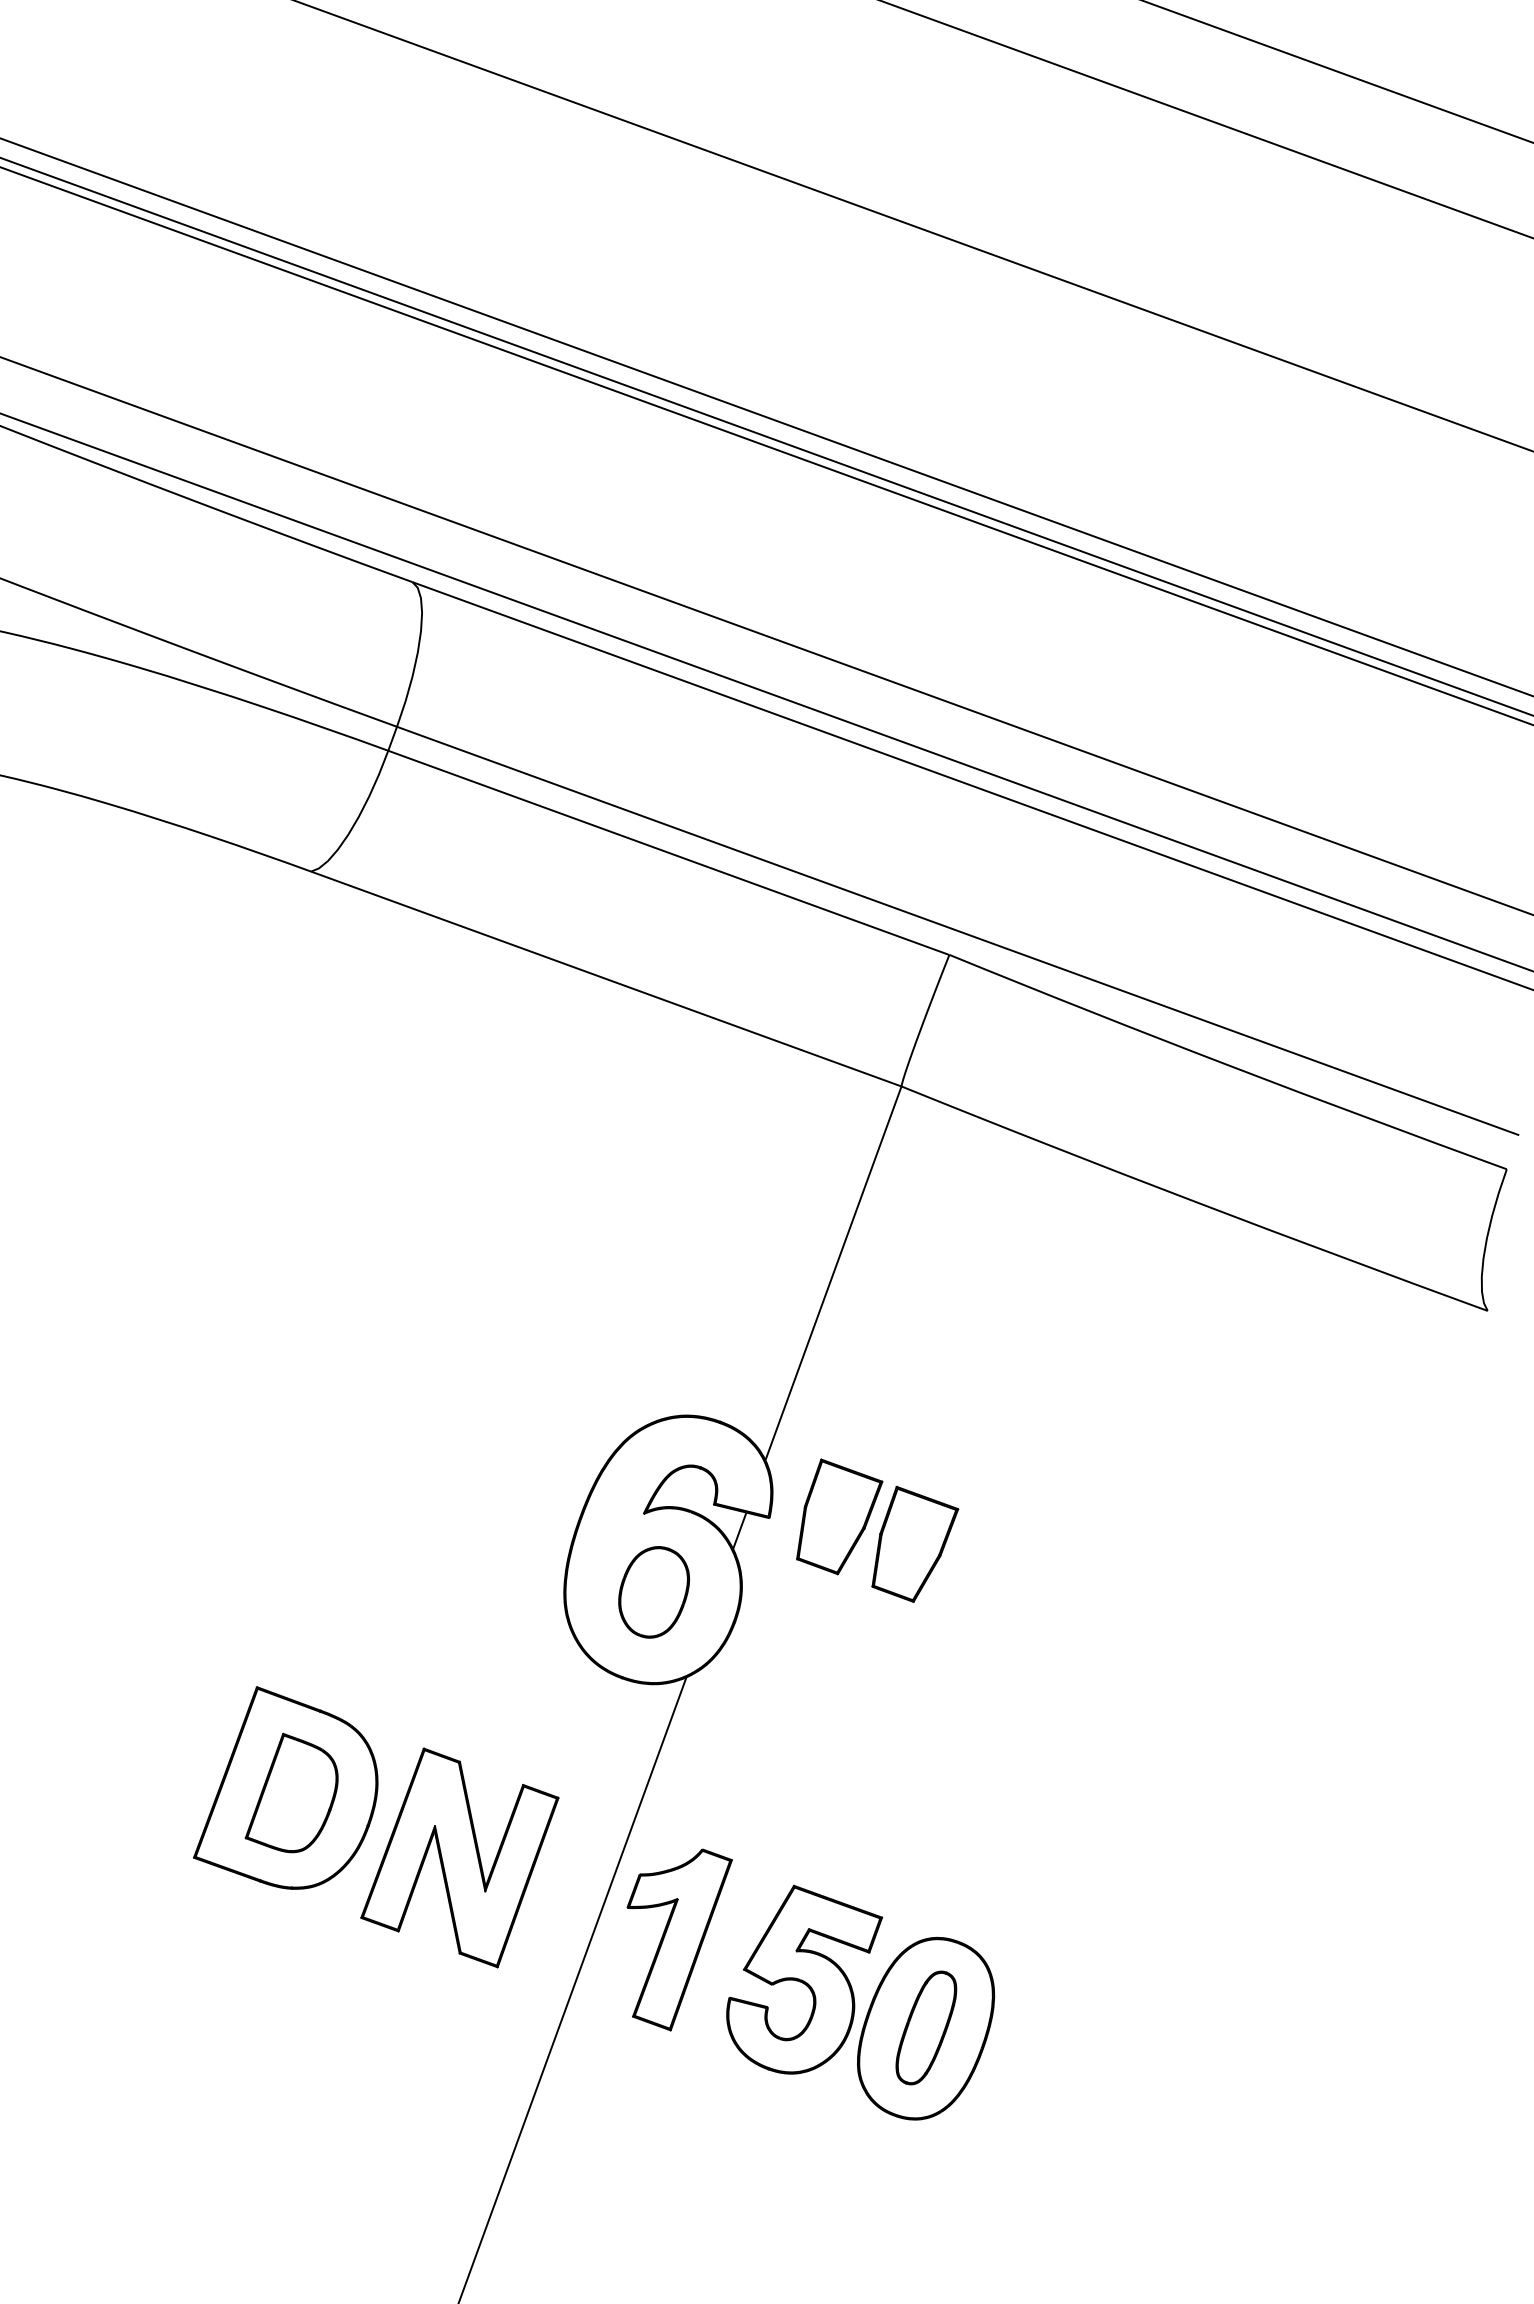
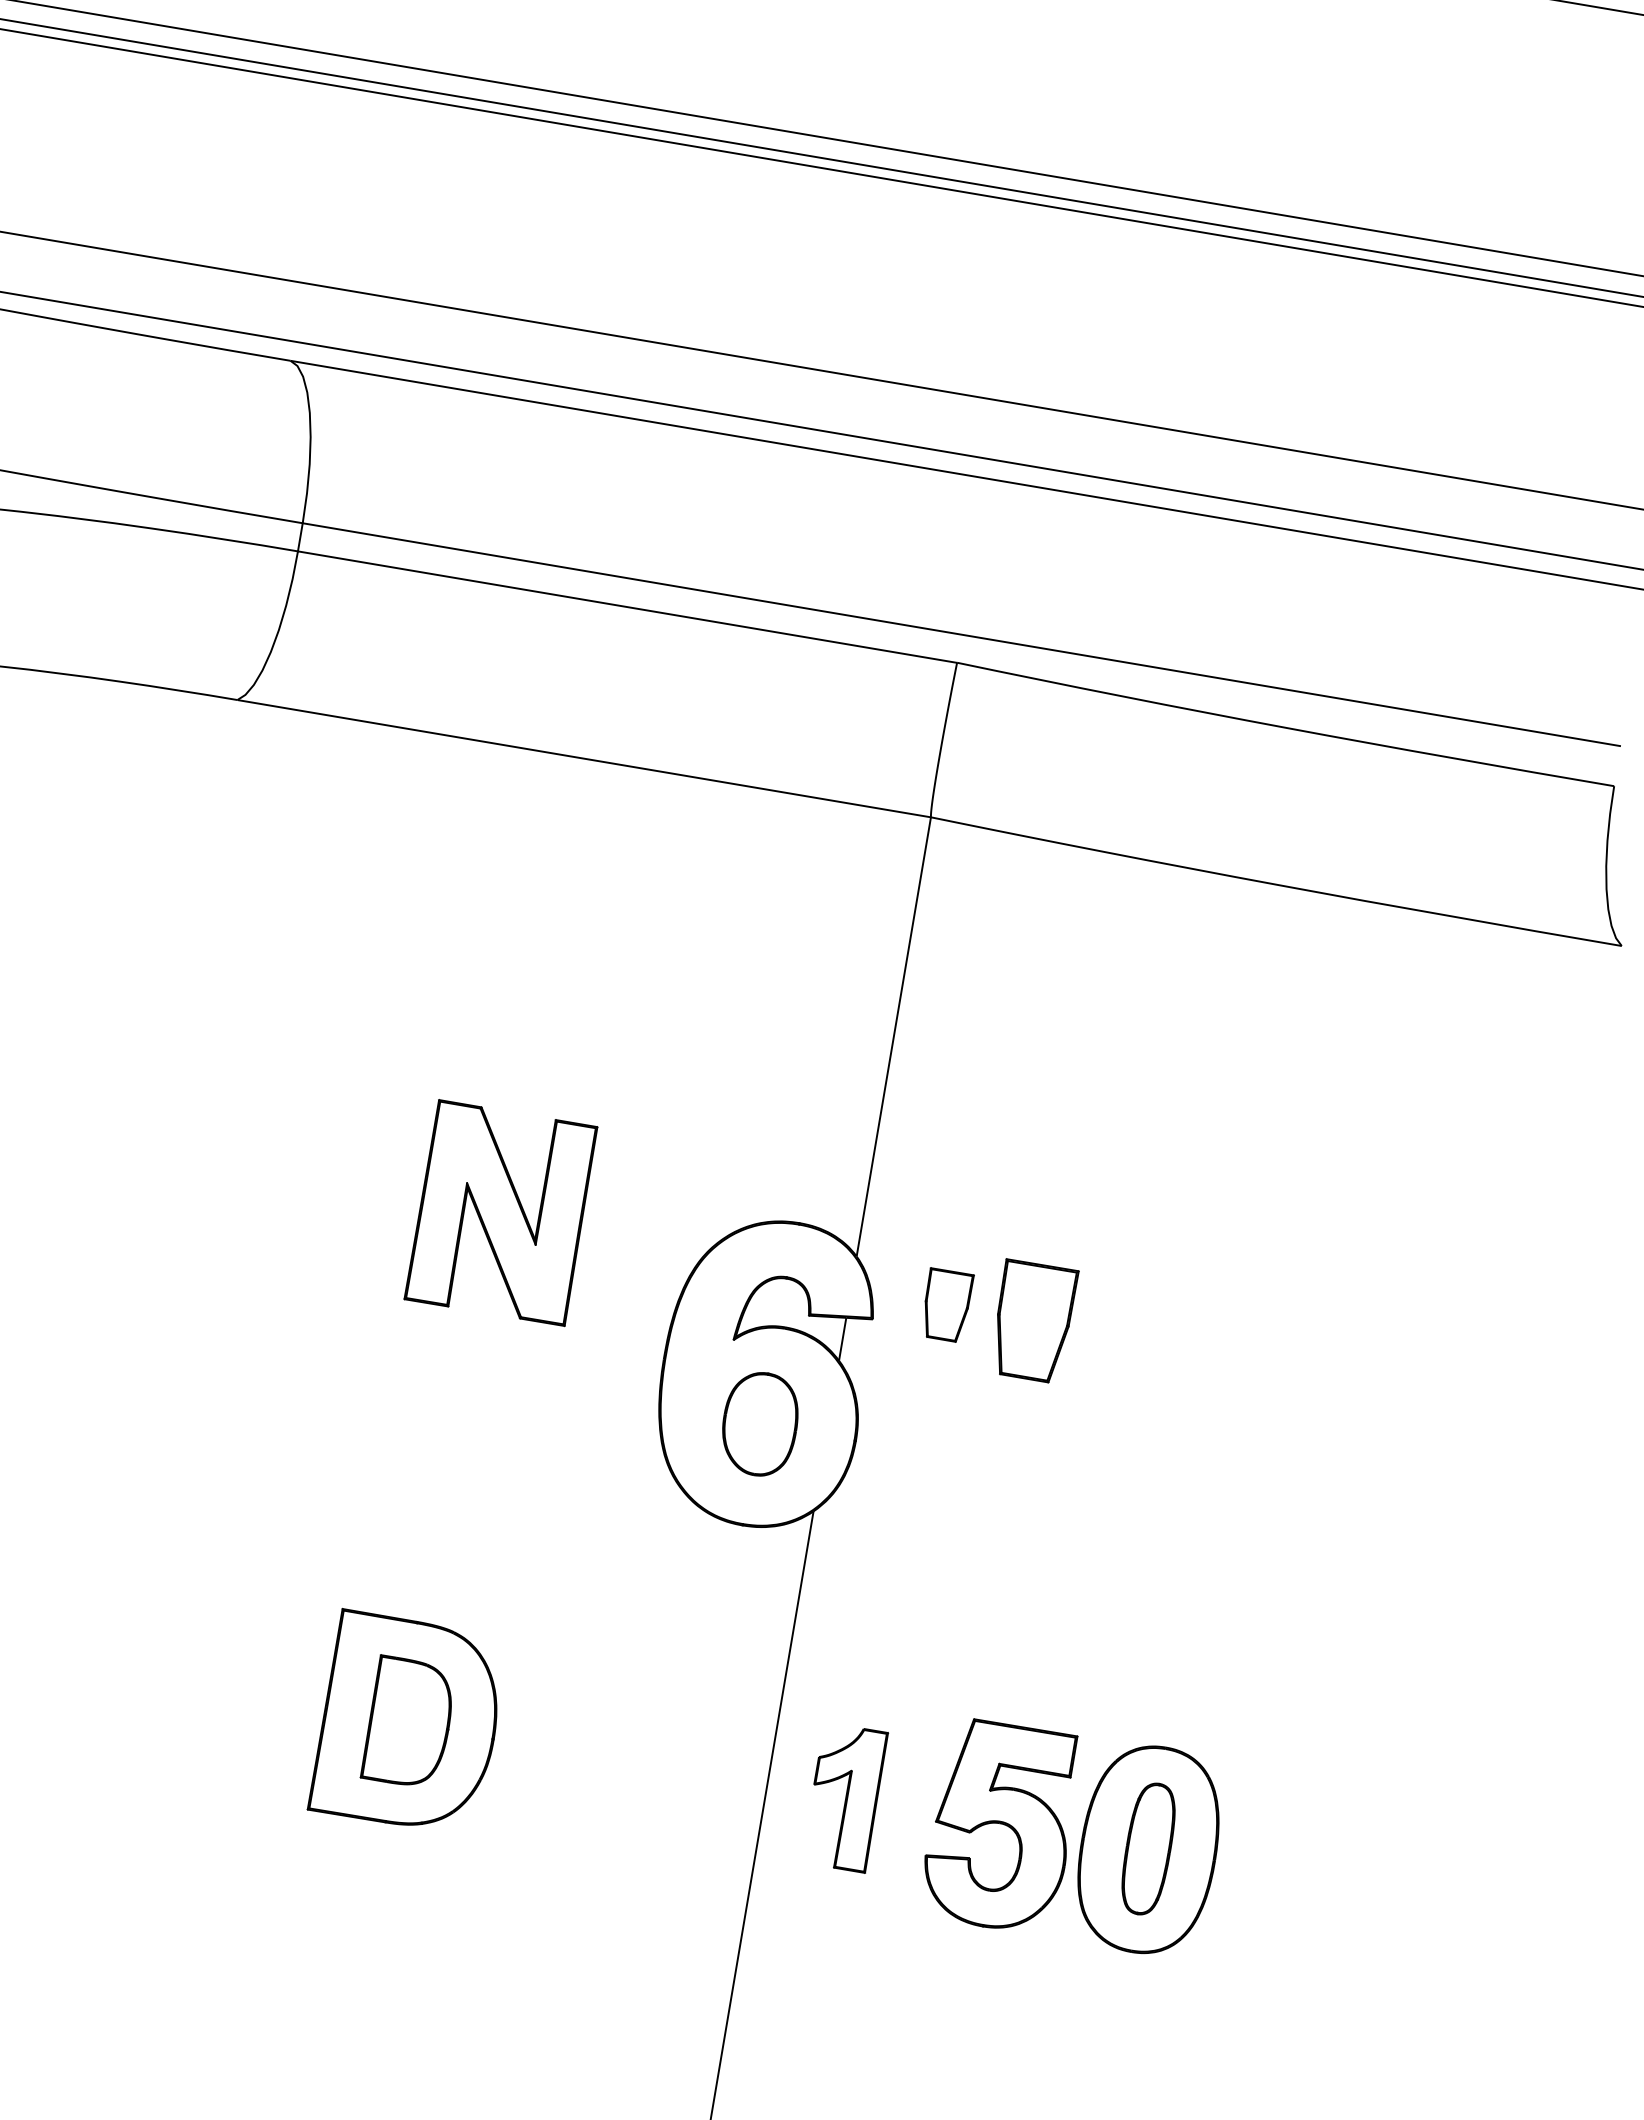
part: (839, 1516) -> (949, 1303), size x0.6
part: (459, 1857) -> (500, 1212), moved
part: (679, 1939) -> (858, 1801), size x0.7

